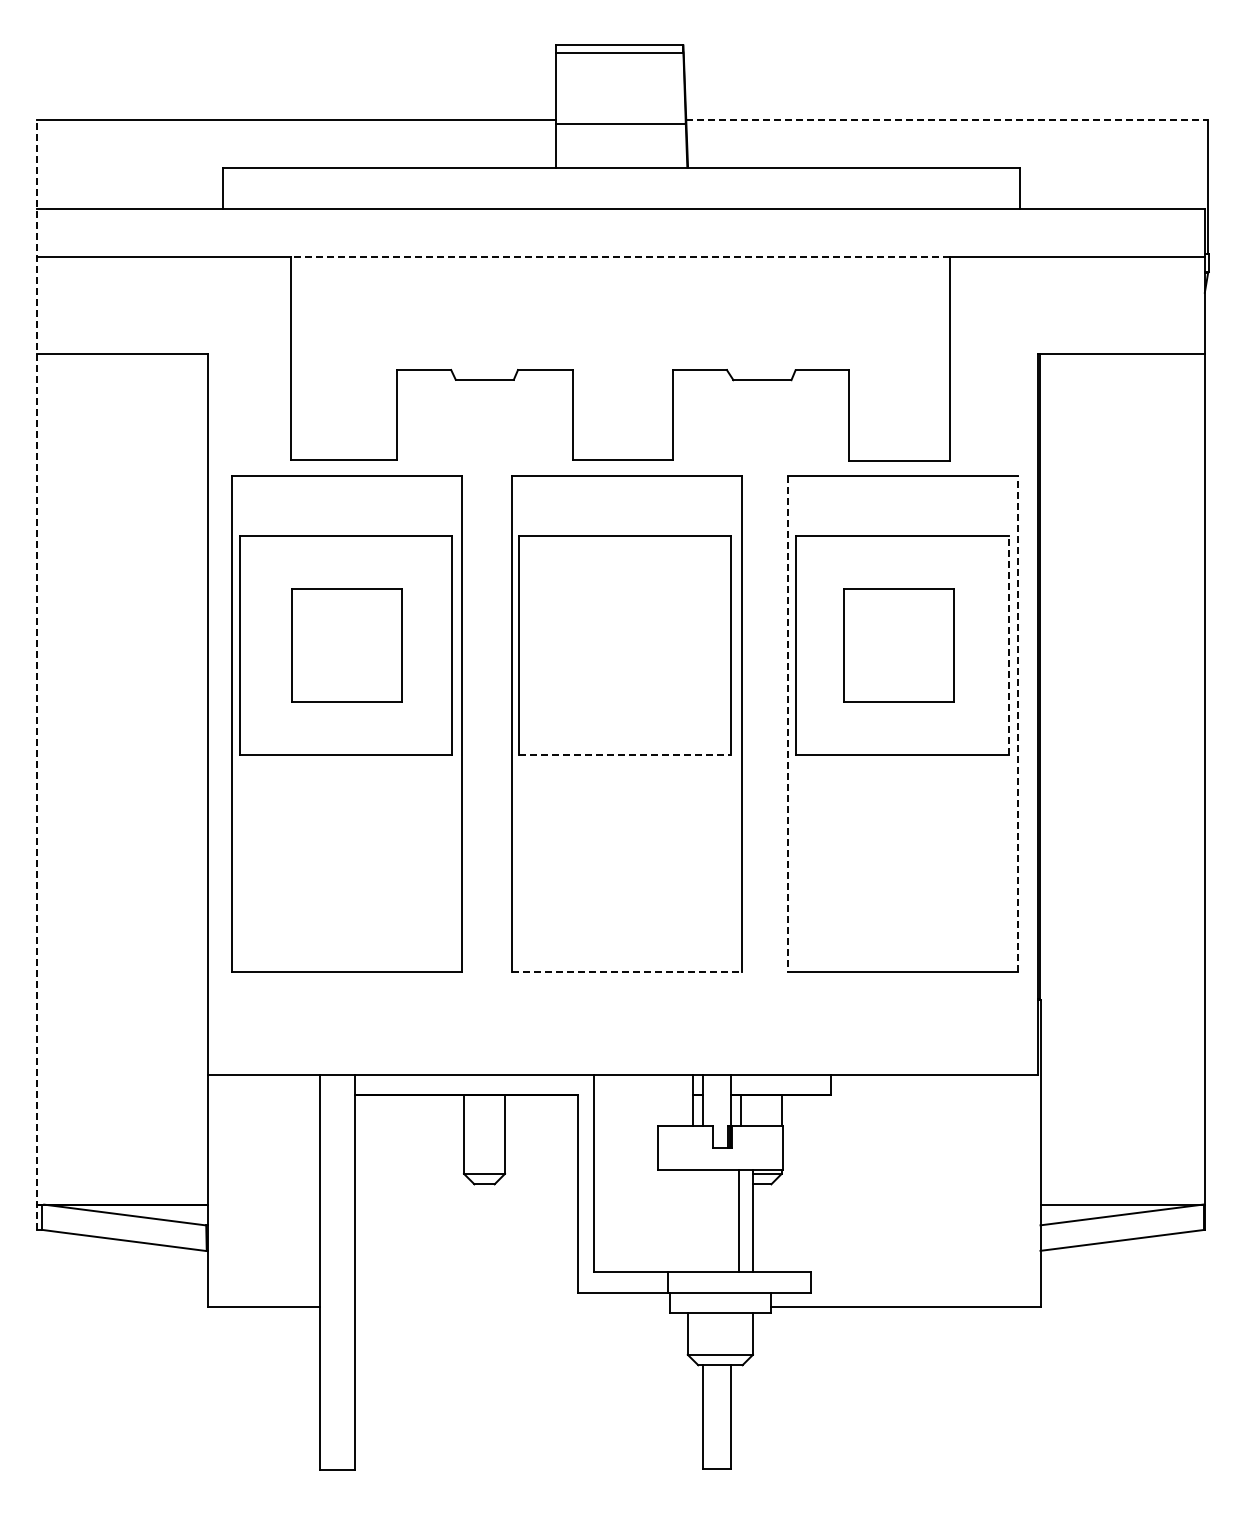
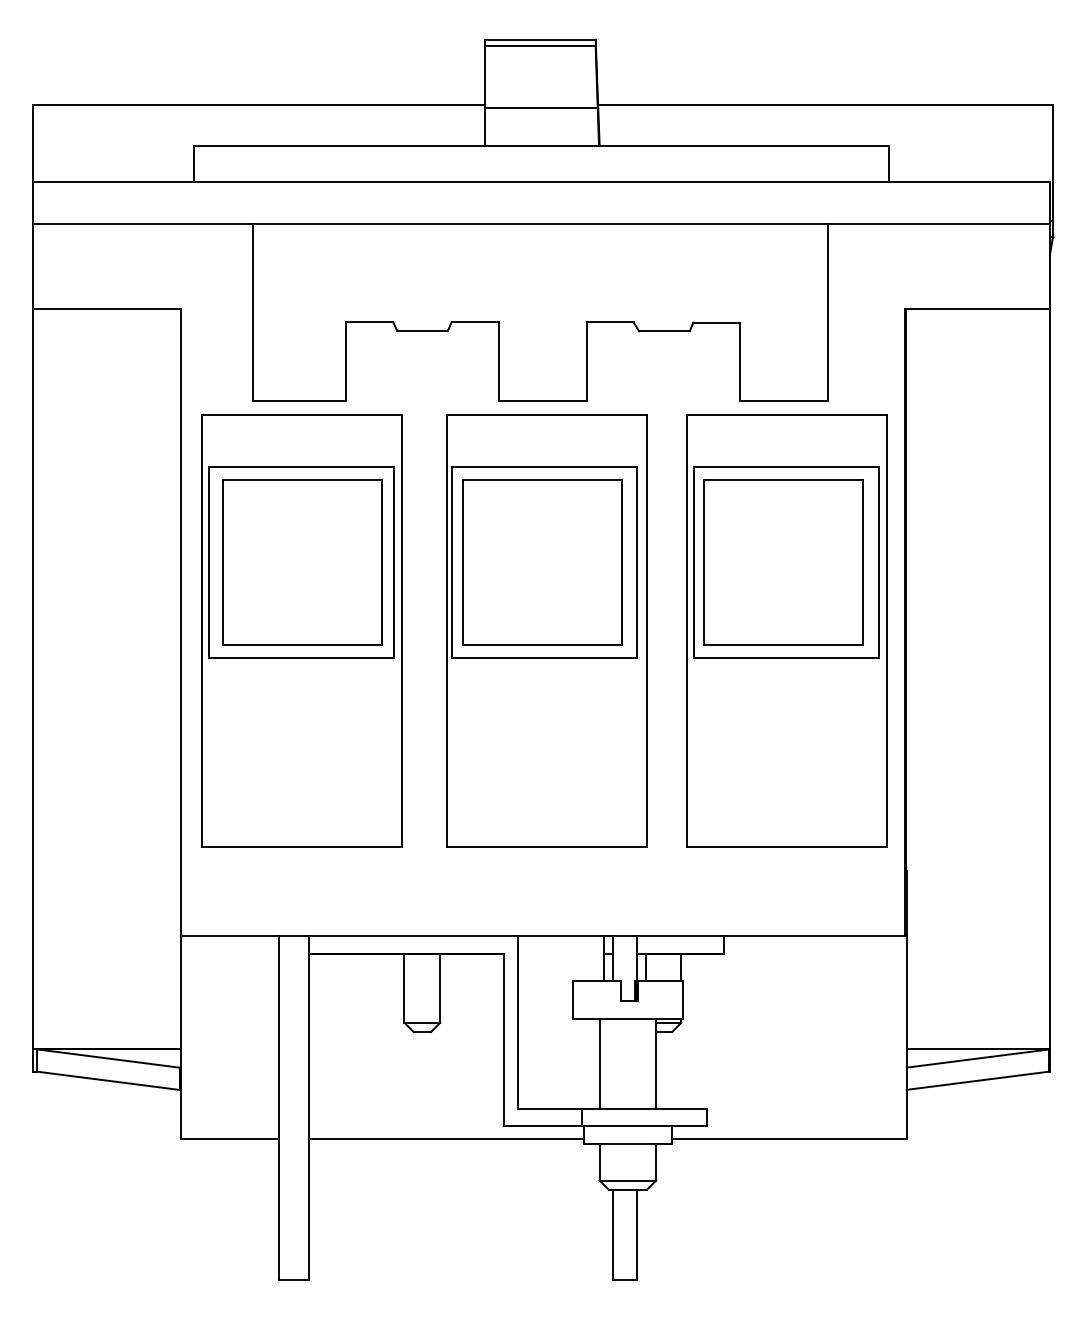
line: (947, 120) -> (825, 104), dashed -> solid
line: (620, 256) -> (540, 223), dashed -> solid
part: (346, 645) -> (302, 562), size x1.67
part: (622, 645) -> (542, 562), added
part: (898, 645) -> (783, 562), size x1.67
line: (1008, 645) -> (878, 562), dashed -> solid
line: (37, 674) -> (32, 587), dashed -> solid
line: (788, 724) -> (687, 631), dashed -> solid
line: (1017, 724) -> (886, 631), dashed -> solid
line: (625, 755) -> (545, 658), dashed -> solid
line: (627, 971) -> (546, 846), dashed -> solid
line: (738, 1220) -> (599, 1063), moved
line: (511, 1307) -> (445, 1139), added

